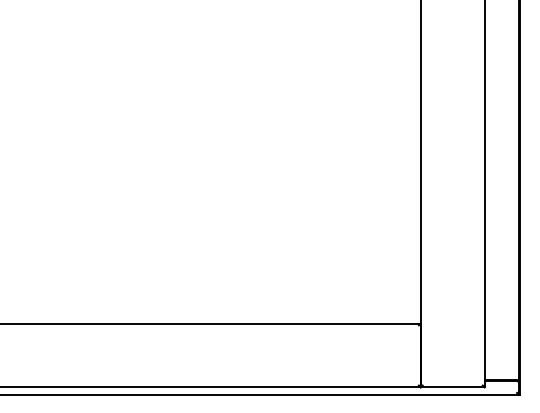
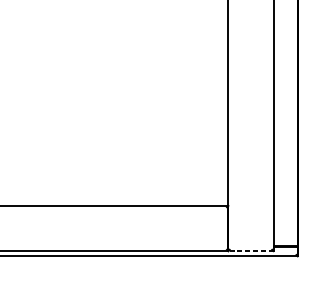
line: (452, 387) -> (250, 251), solid -> dashed

